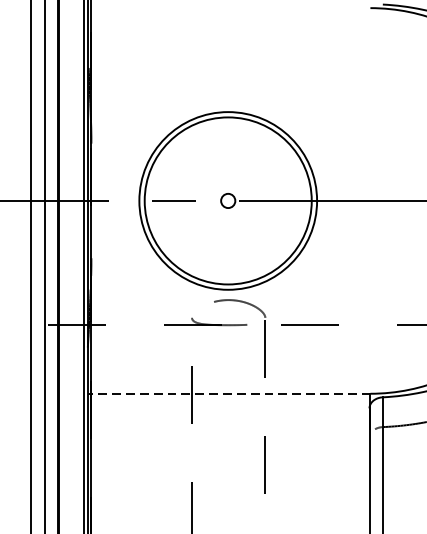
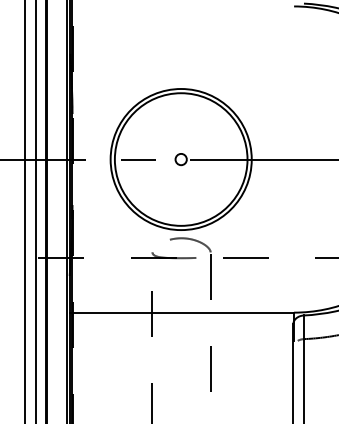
line: (228, 393) -> (181, 312), dashed -> solid

